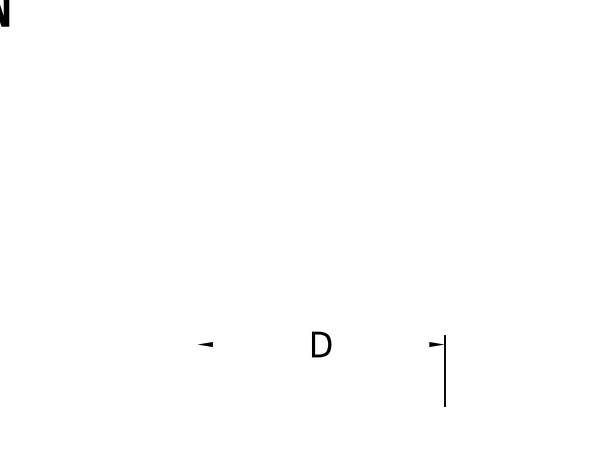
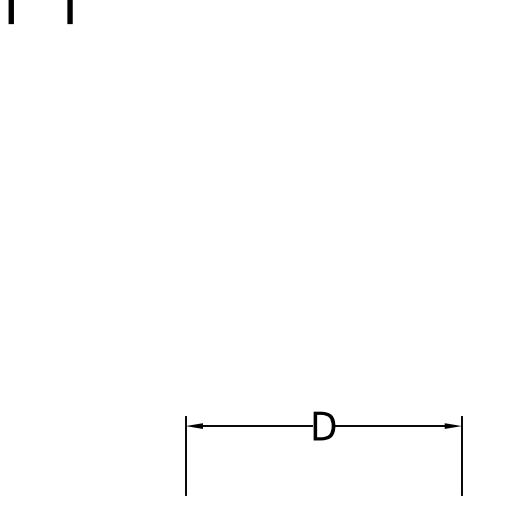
line: (261, 344) -> (257, 426), added
line: (380, 344) -> (390, 426), added
line: (197, 370) -> (185, 455), added

